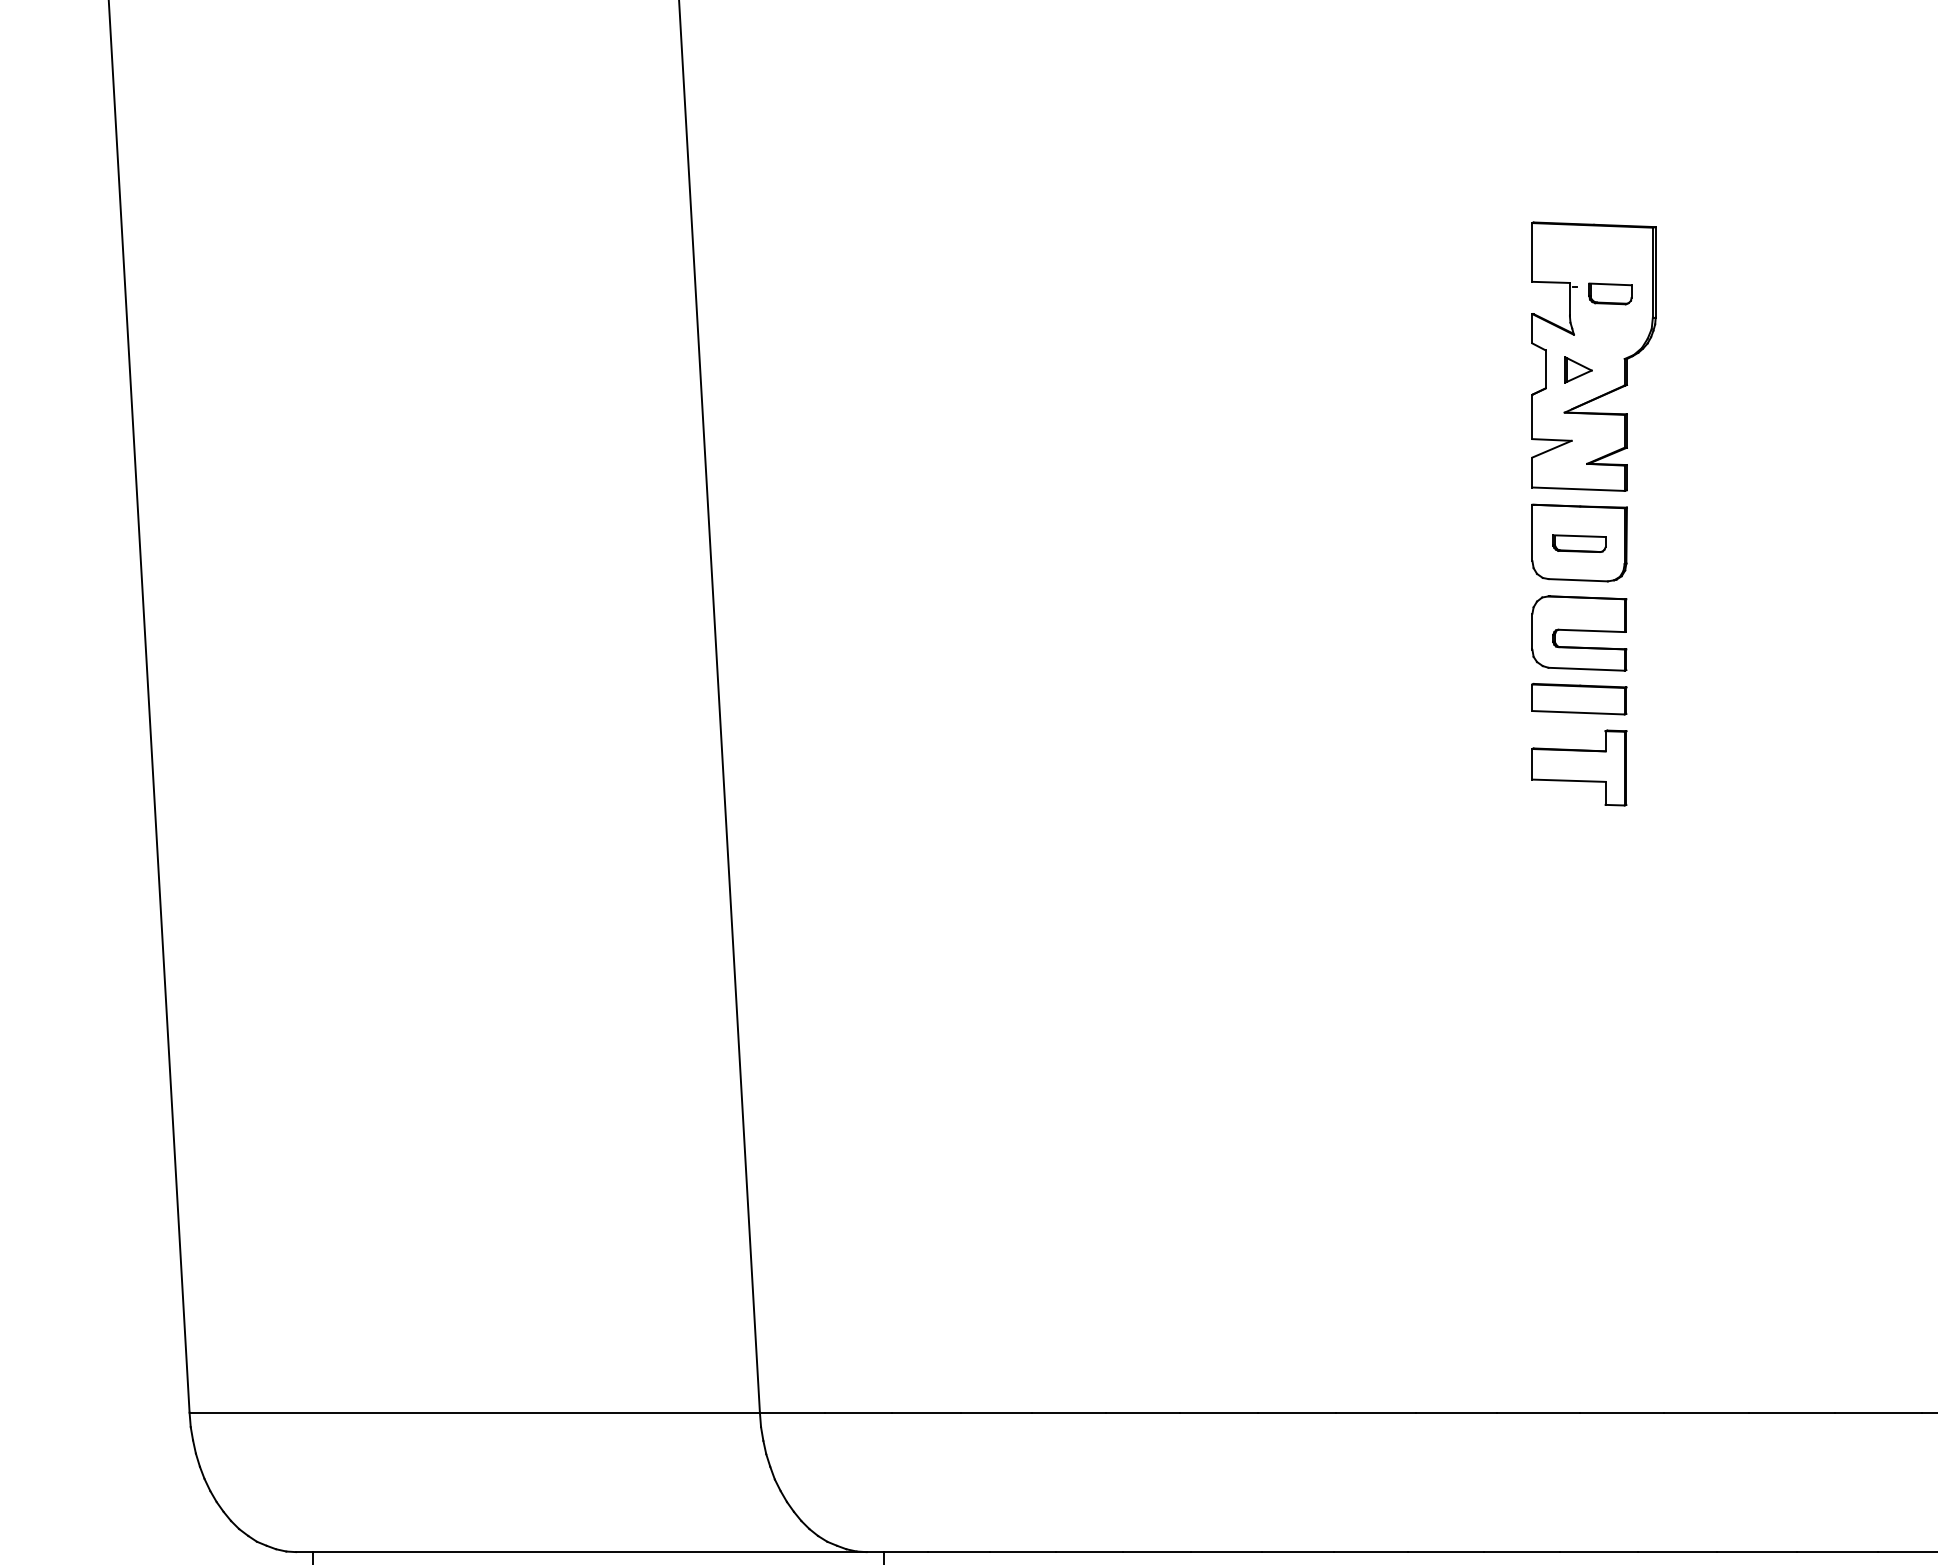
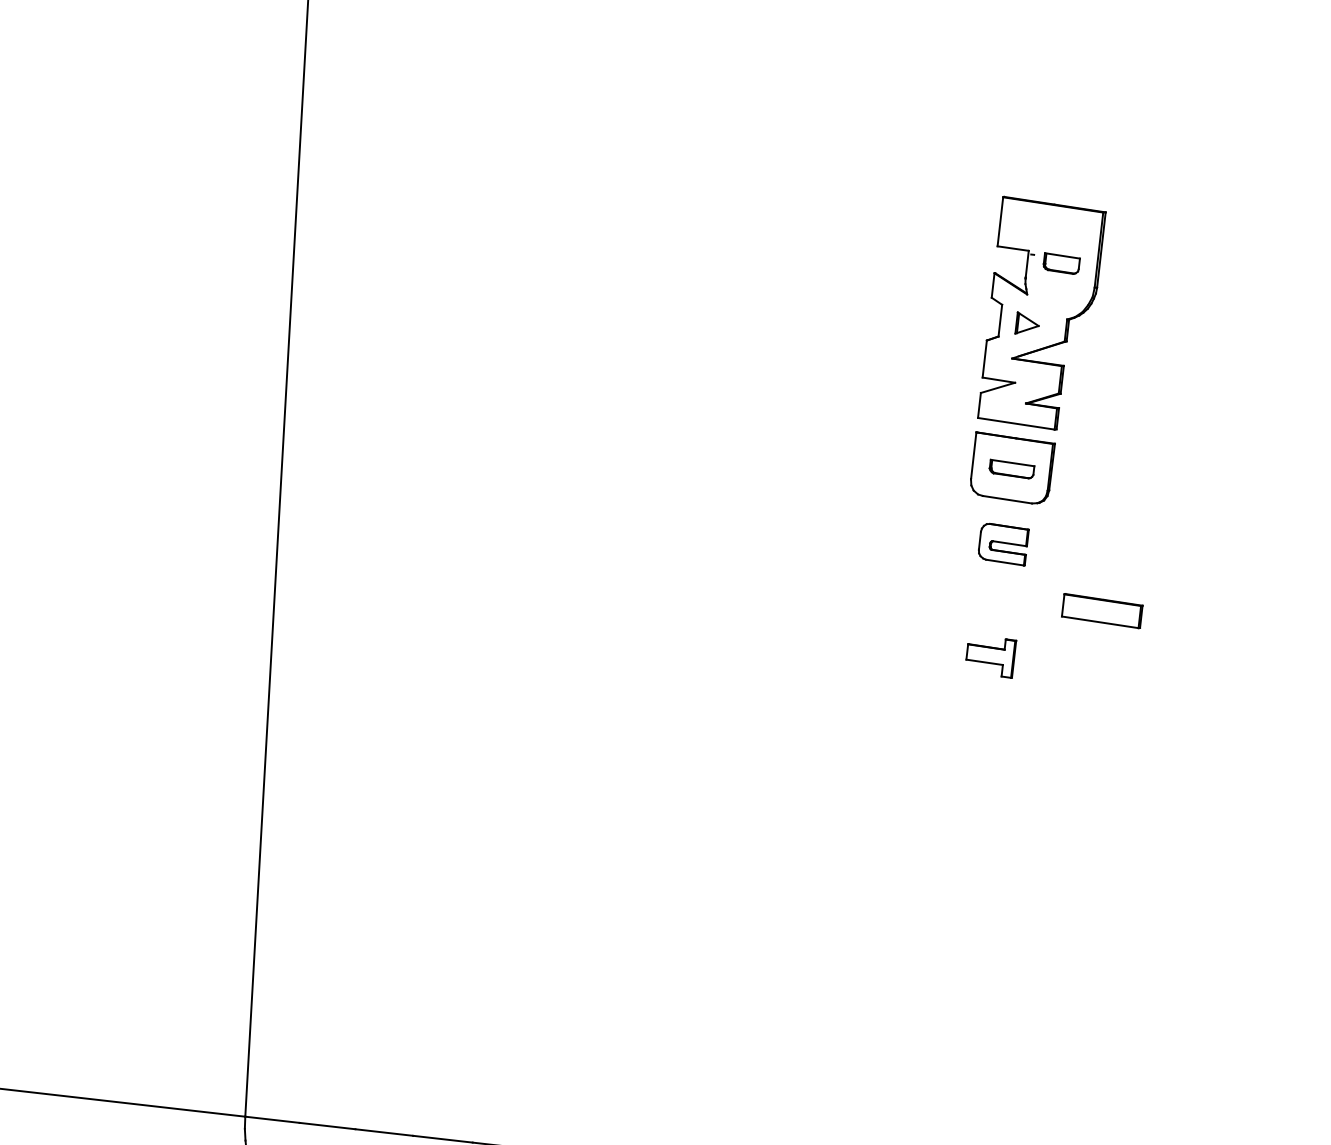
part: (1579, 633) -> (1003, 544), size x0.6
part: (1579, 698) -> (1102, 610), moved
part: (1579, 767) -> (990, 656), size x0.6

